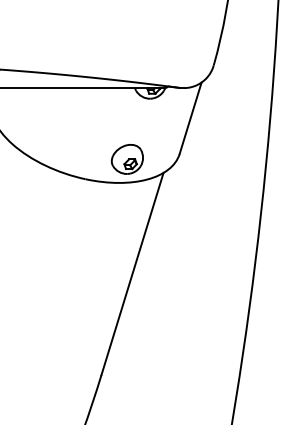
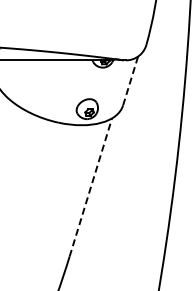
line: (190, 117) -> (130, 80), solid -> dashed
line: (132, 273) -> (90, 187), solid -> dashed

